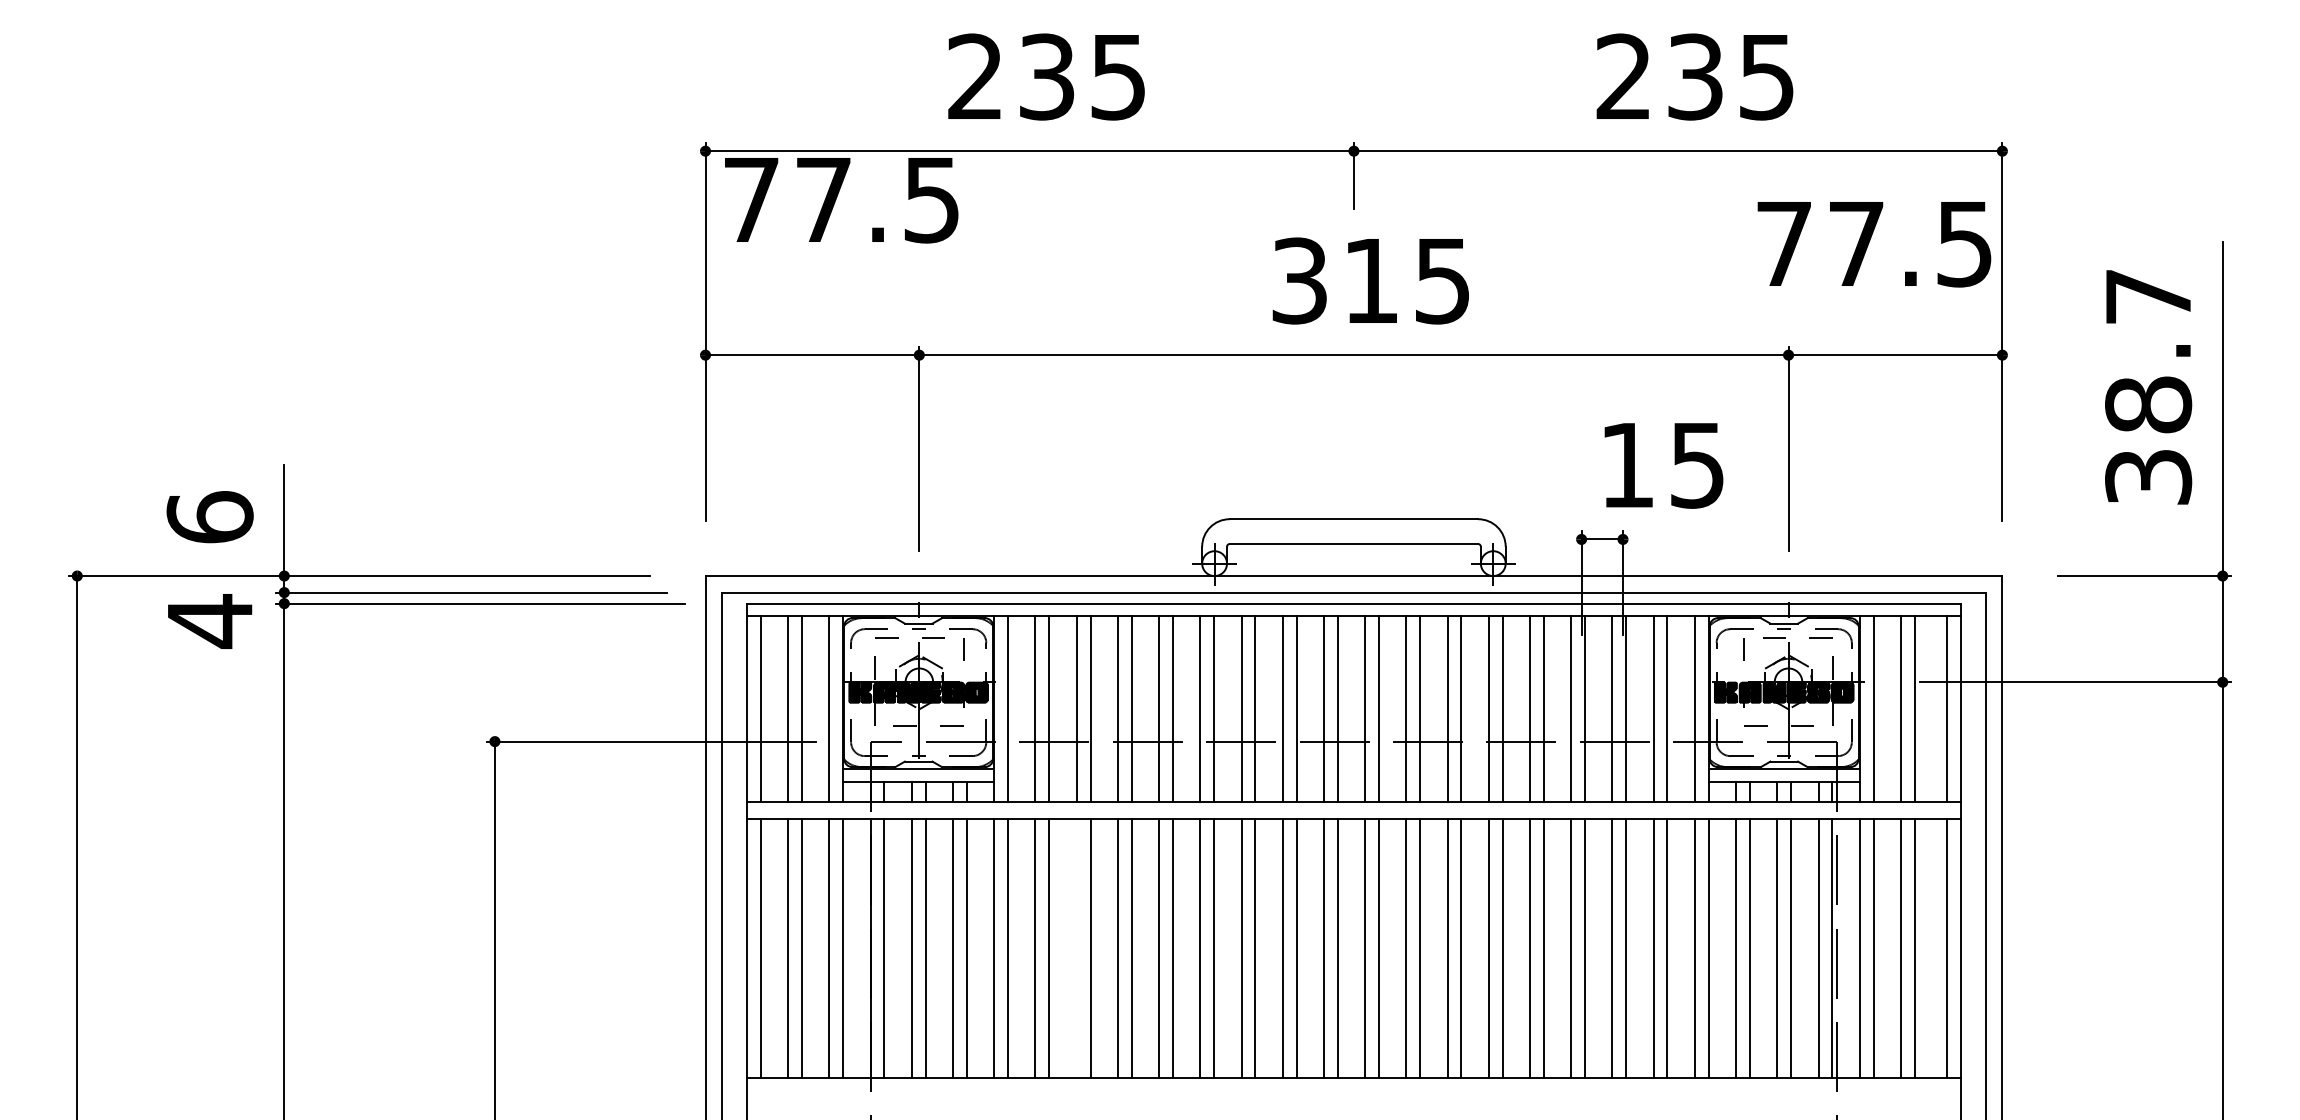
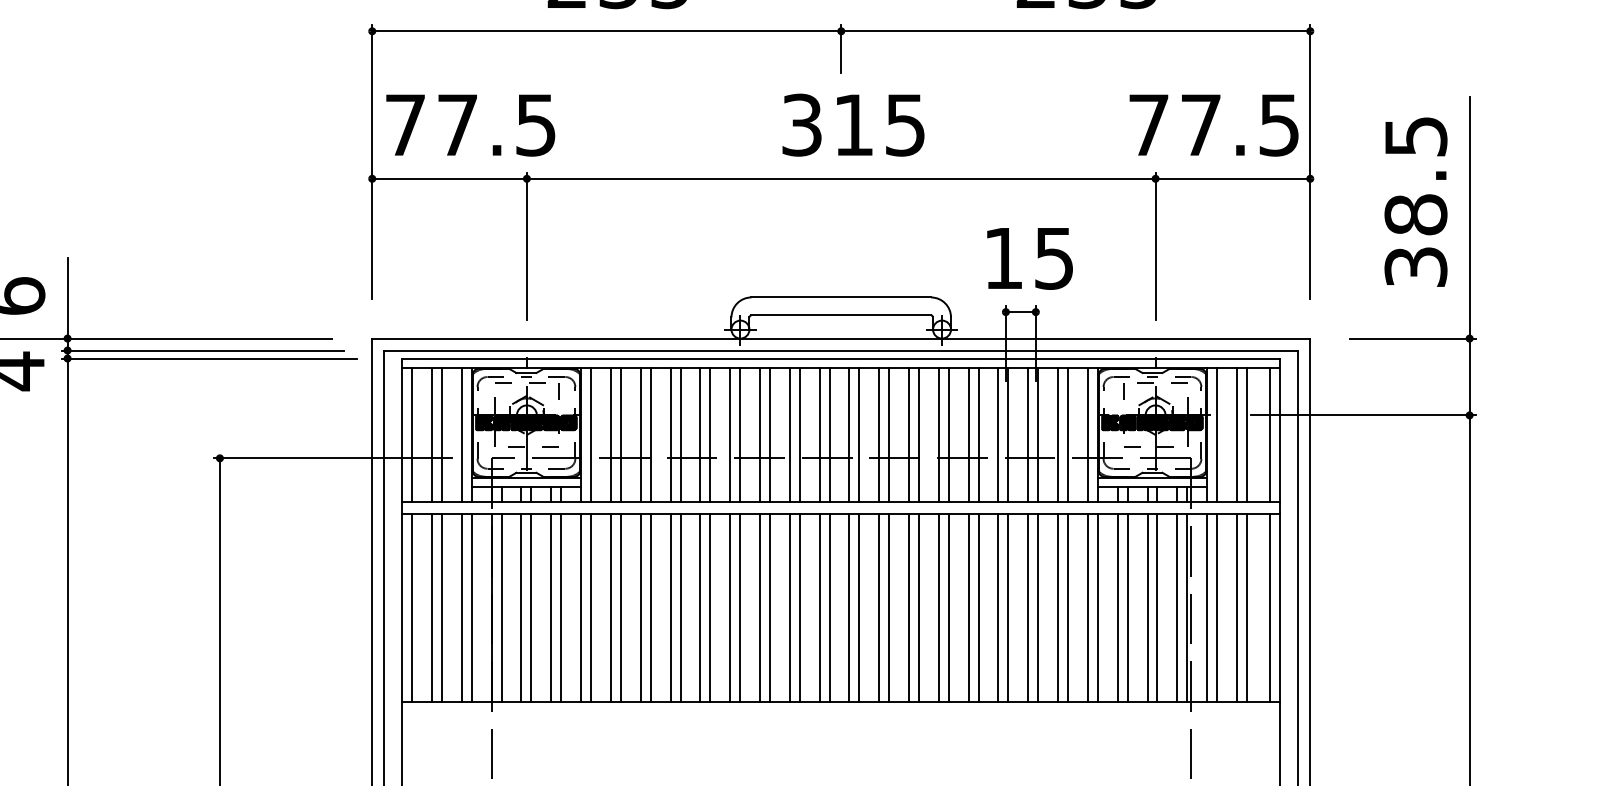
text: (841, 200) -> (470, 125), moved
text: (1874, 244) -> (1214, 125), moved
text: (2149, 296) -> (1416, 136), 38.7 -> 38.5
text: (1663, 465) -> (1029, 258), moved
line: (1076, 948) -> (640, 607), added

